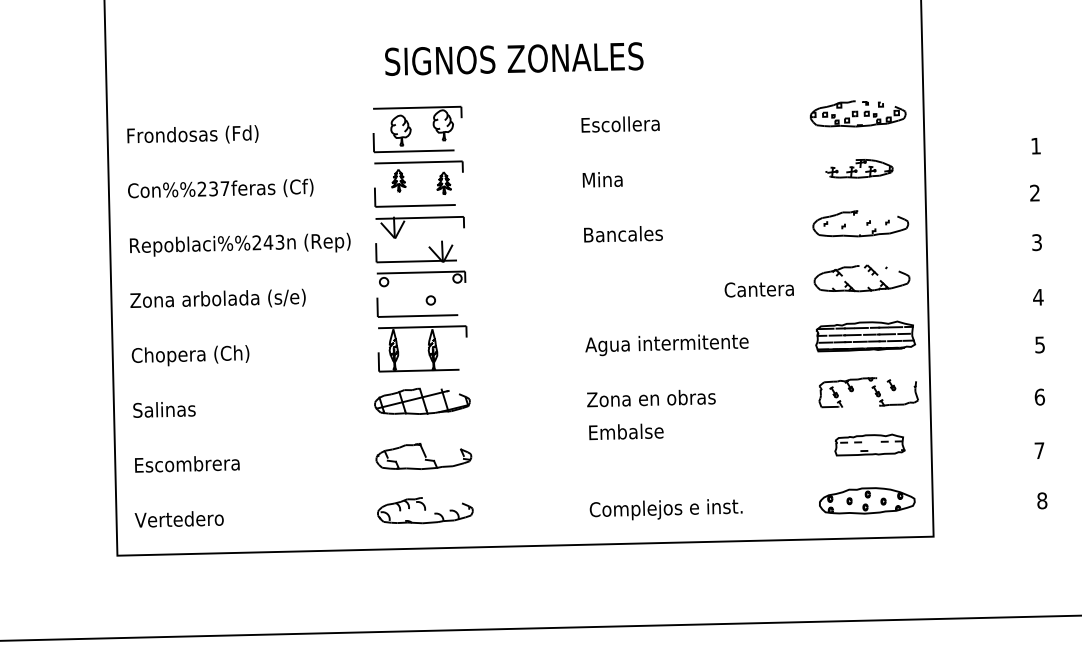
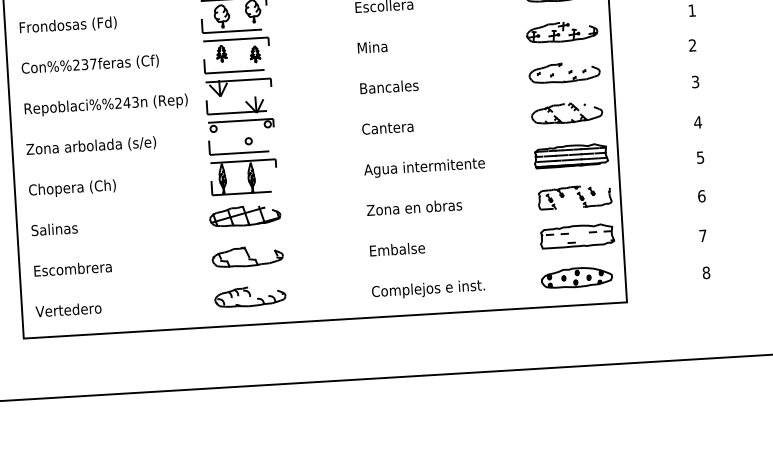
part: (859, 168) -> (562, 32), size x1.43
text: (758, 289) -> (387, 128), moved
text: (626, 431) -> (397, 249), moved
part: (869, 444) -> (577, 235), size x1.43

